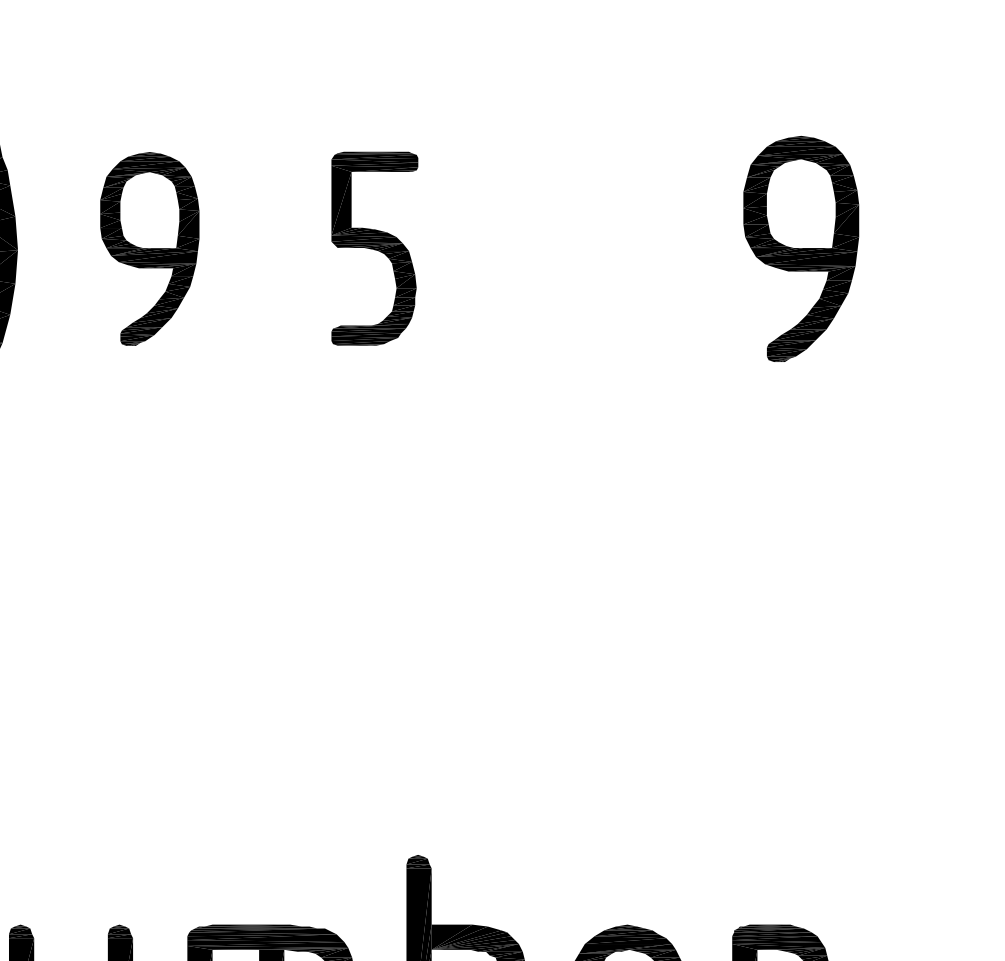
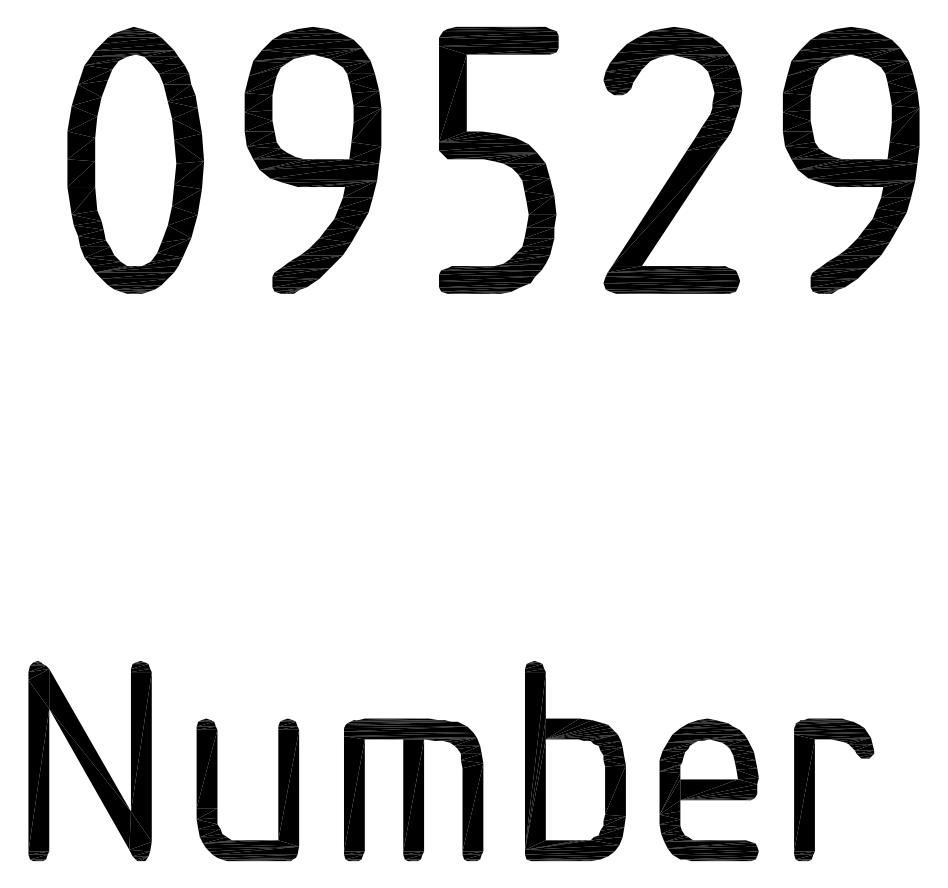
part: (374, 247) -> (498, 159), size x1.67
part: (149, 249) -> (312, 160), size x1.67
part: (800, 249) -> (850, 160), size x1.43
part: (591, 253) -> (677, 164), added

